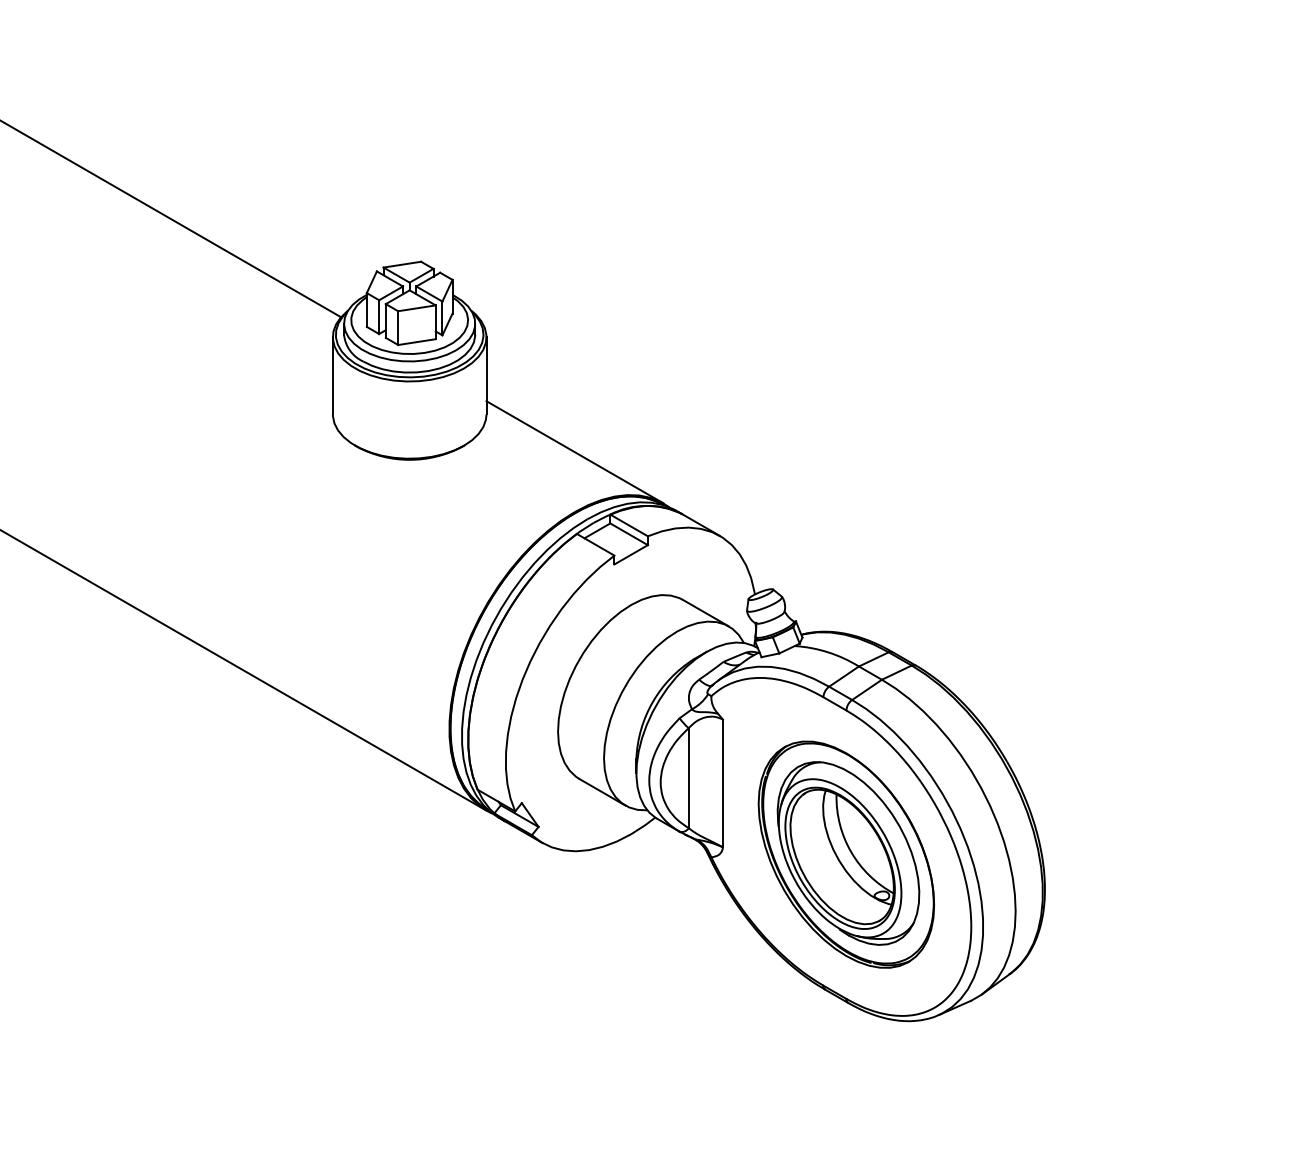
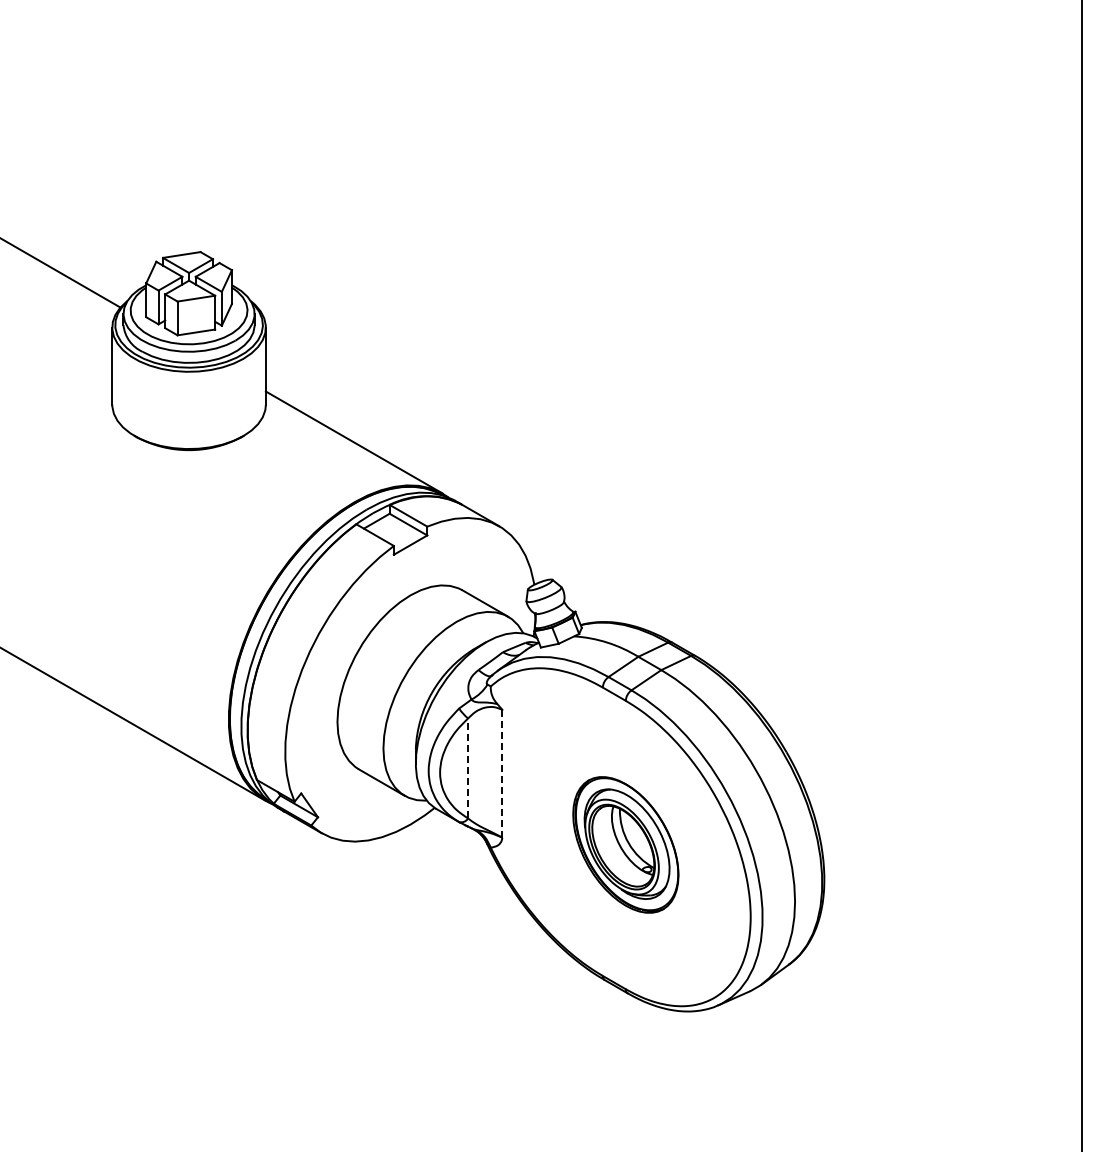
line: (688, 778) -> (467, 768), solid -> dashed
line: (722, 783) -> (501, 773), solid -> dashed
part: (846, 854) -> (625, 844), size x0.6

